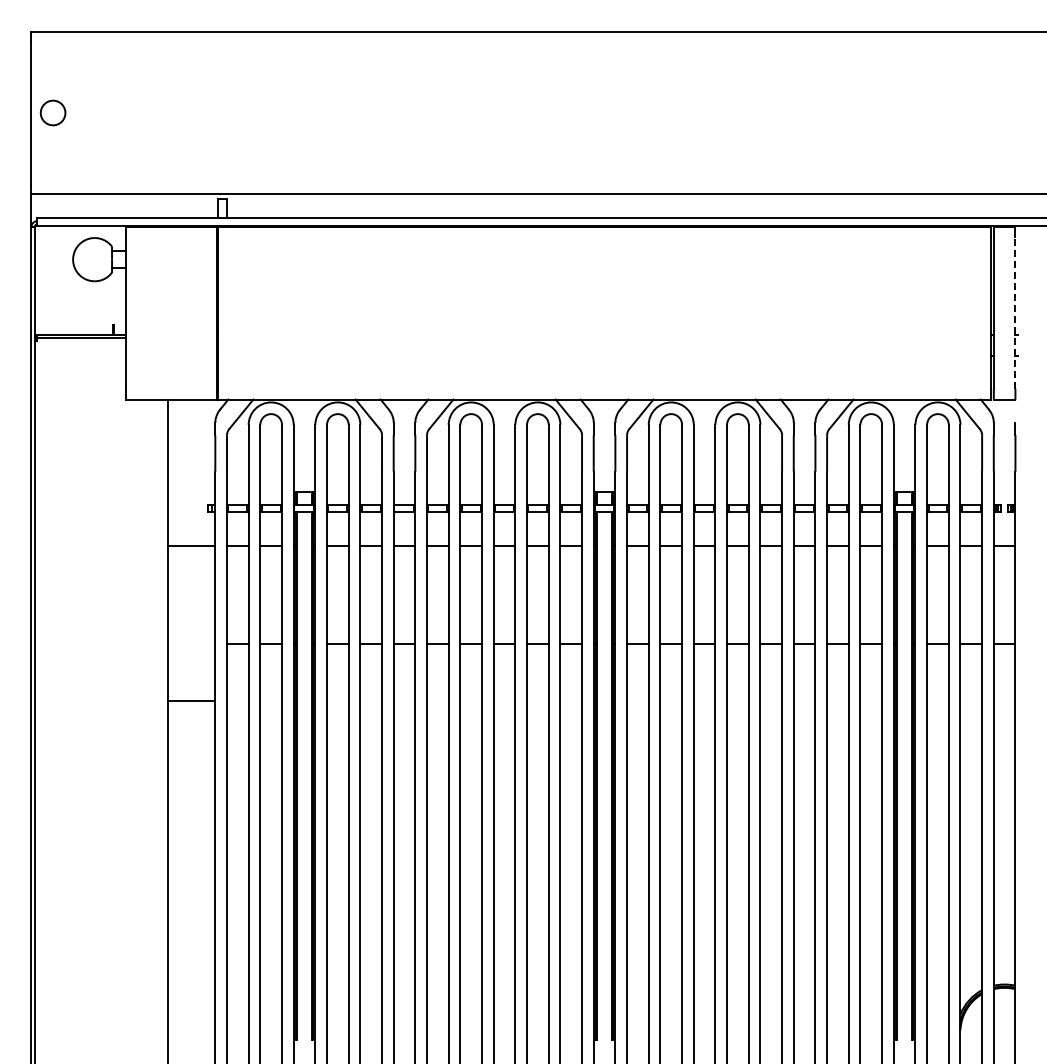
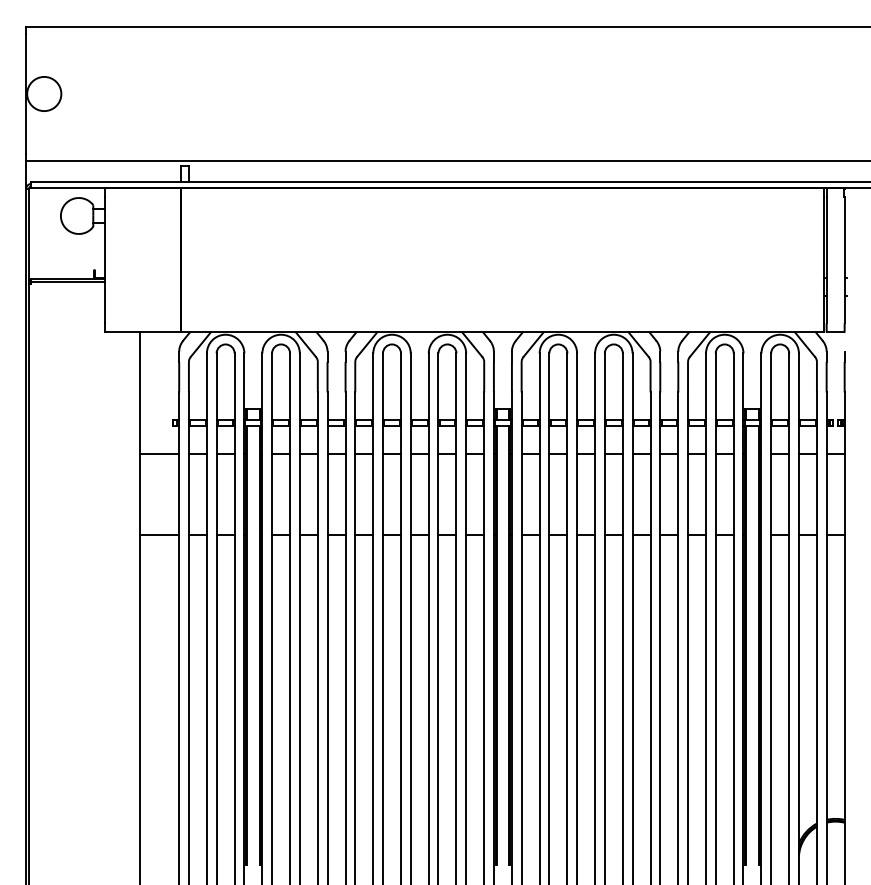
circle: (52, 112) -> (43, 93), size x1.67
line: (1015, 313) -> (844, 260), dashed -> solid
line: (191, 700) -> (159, 535), moved

